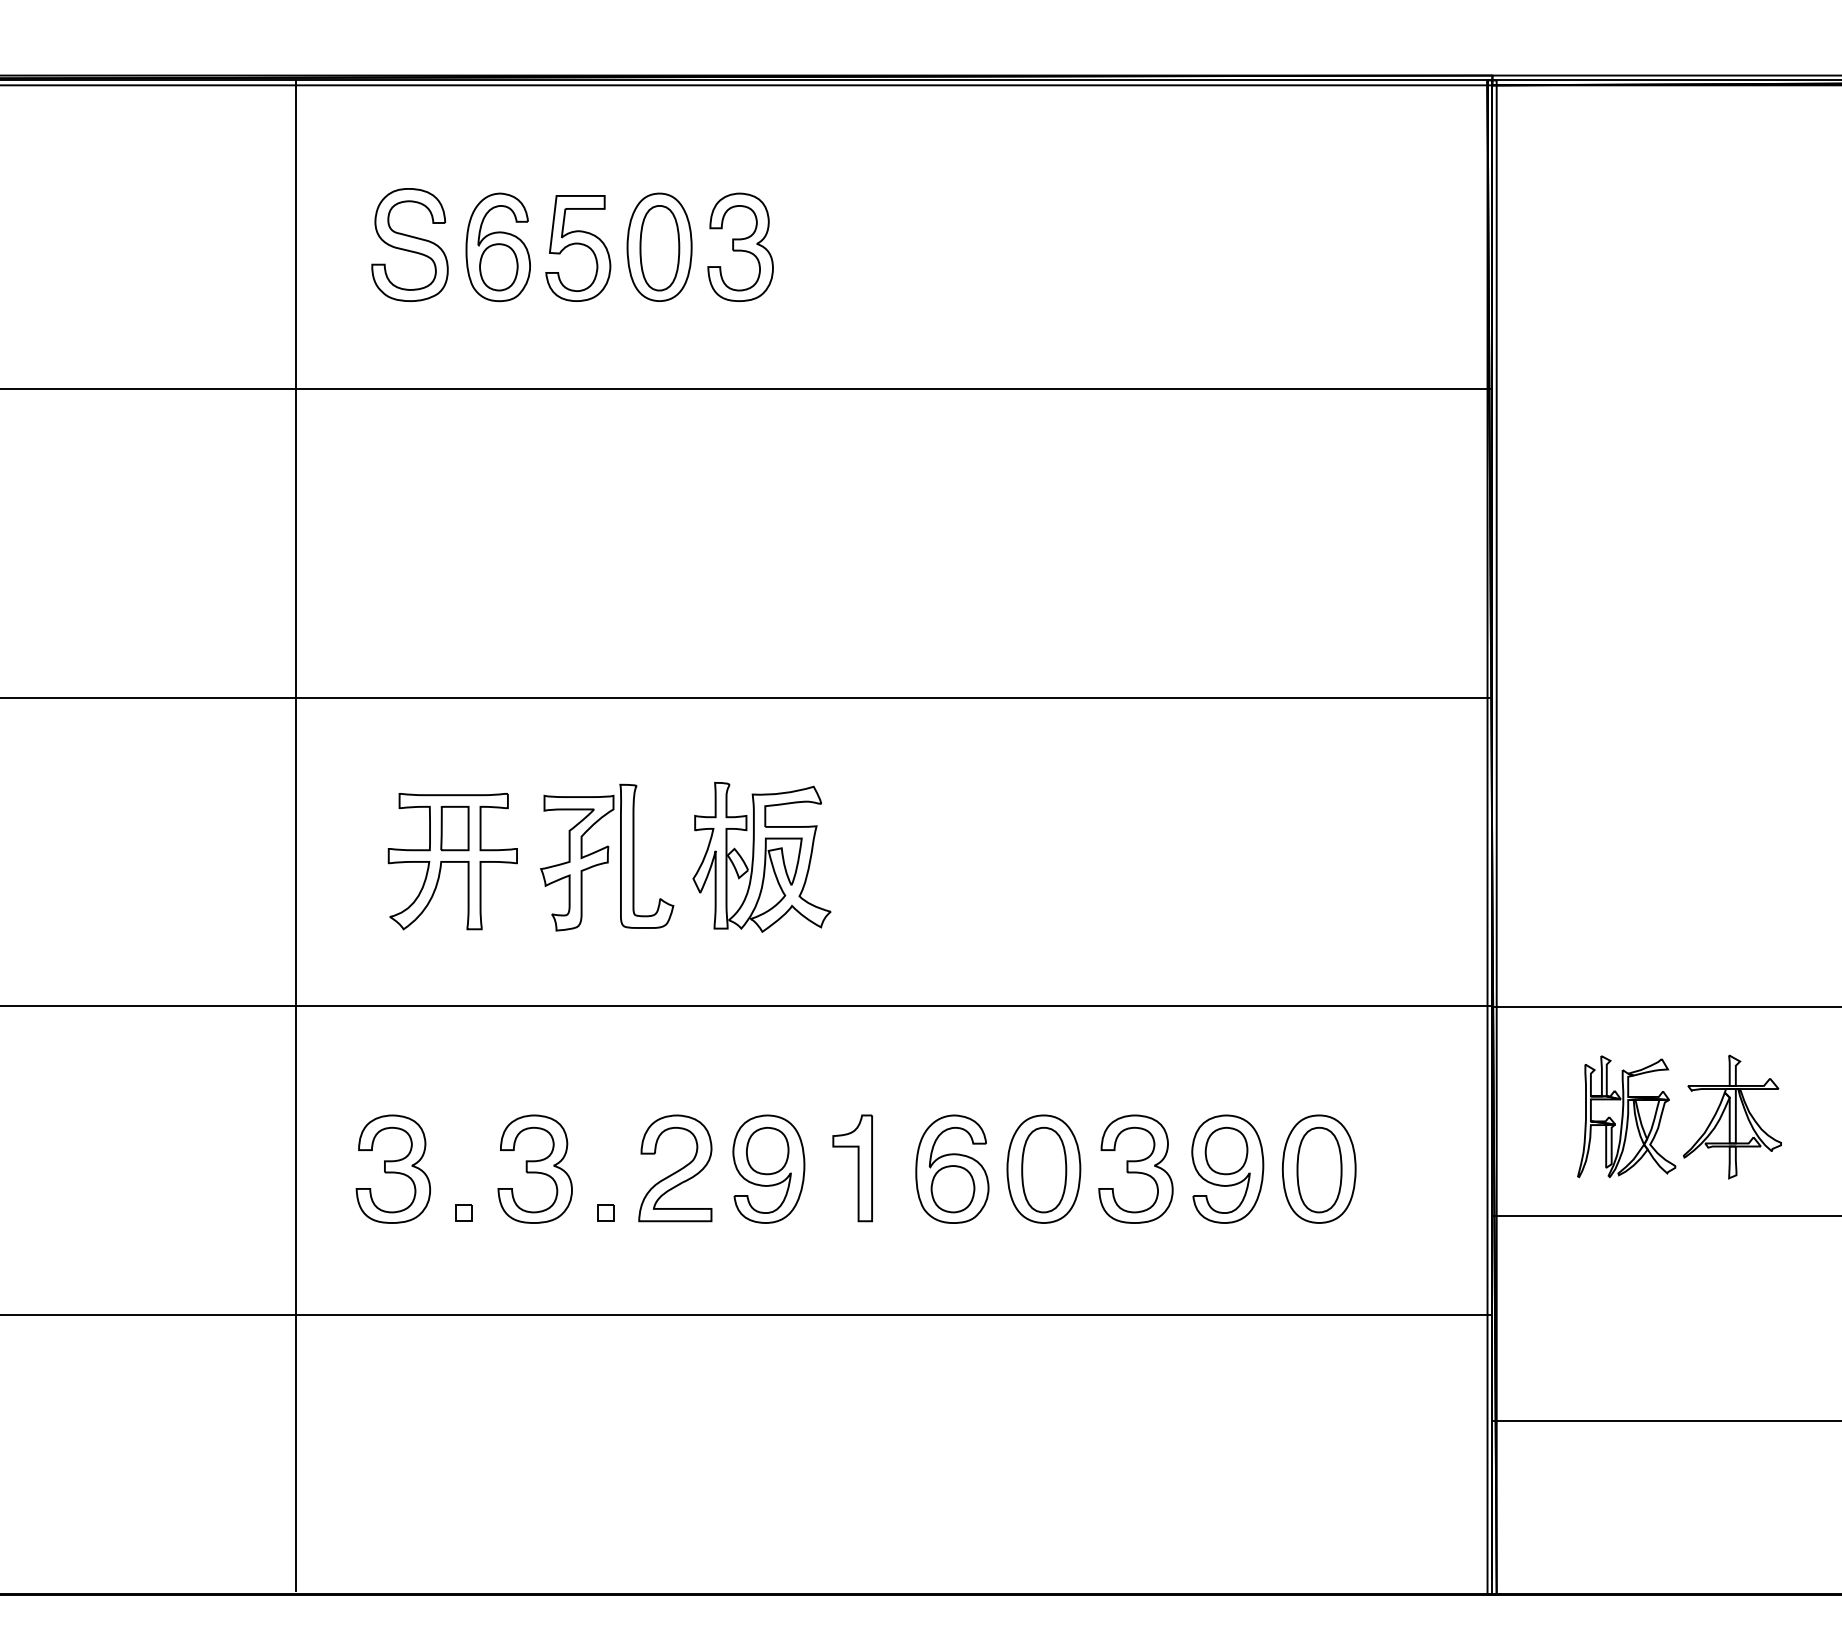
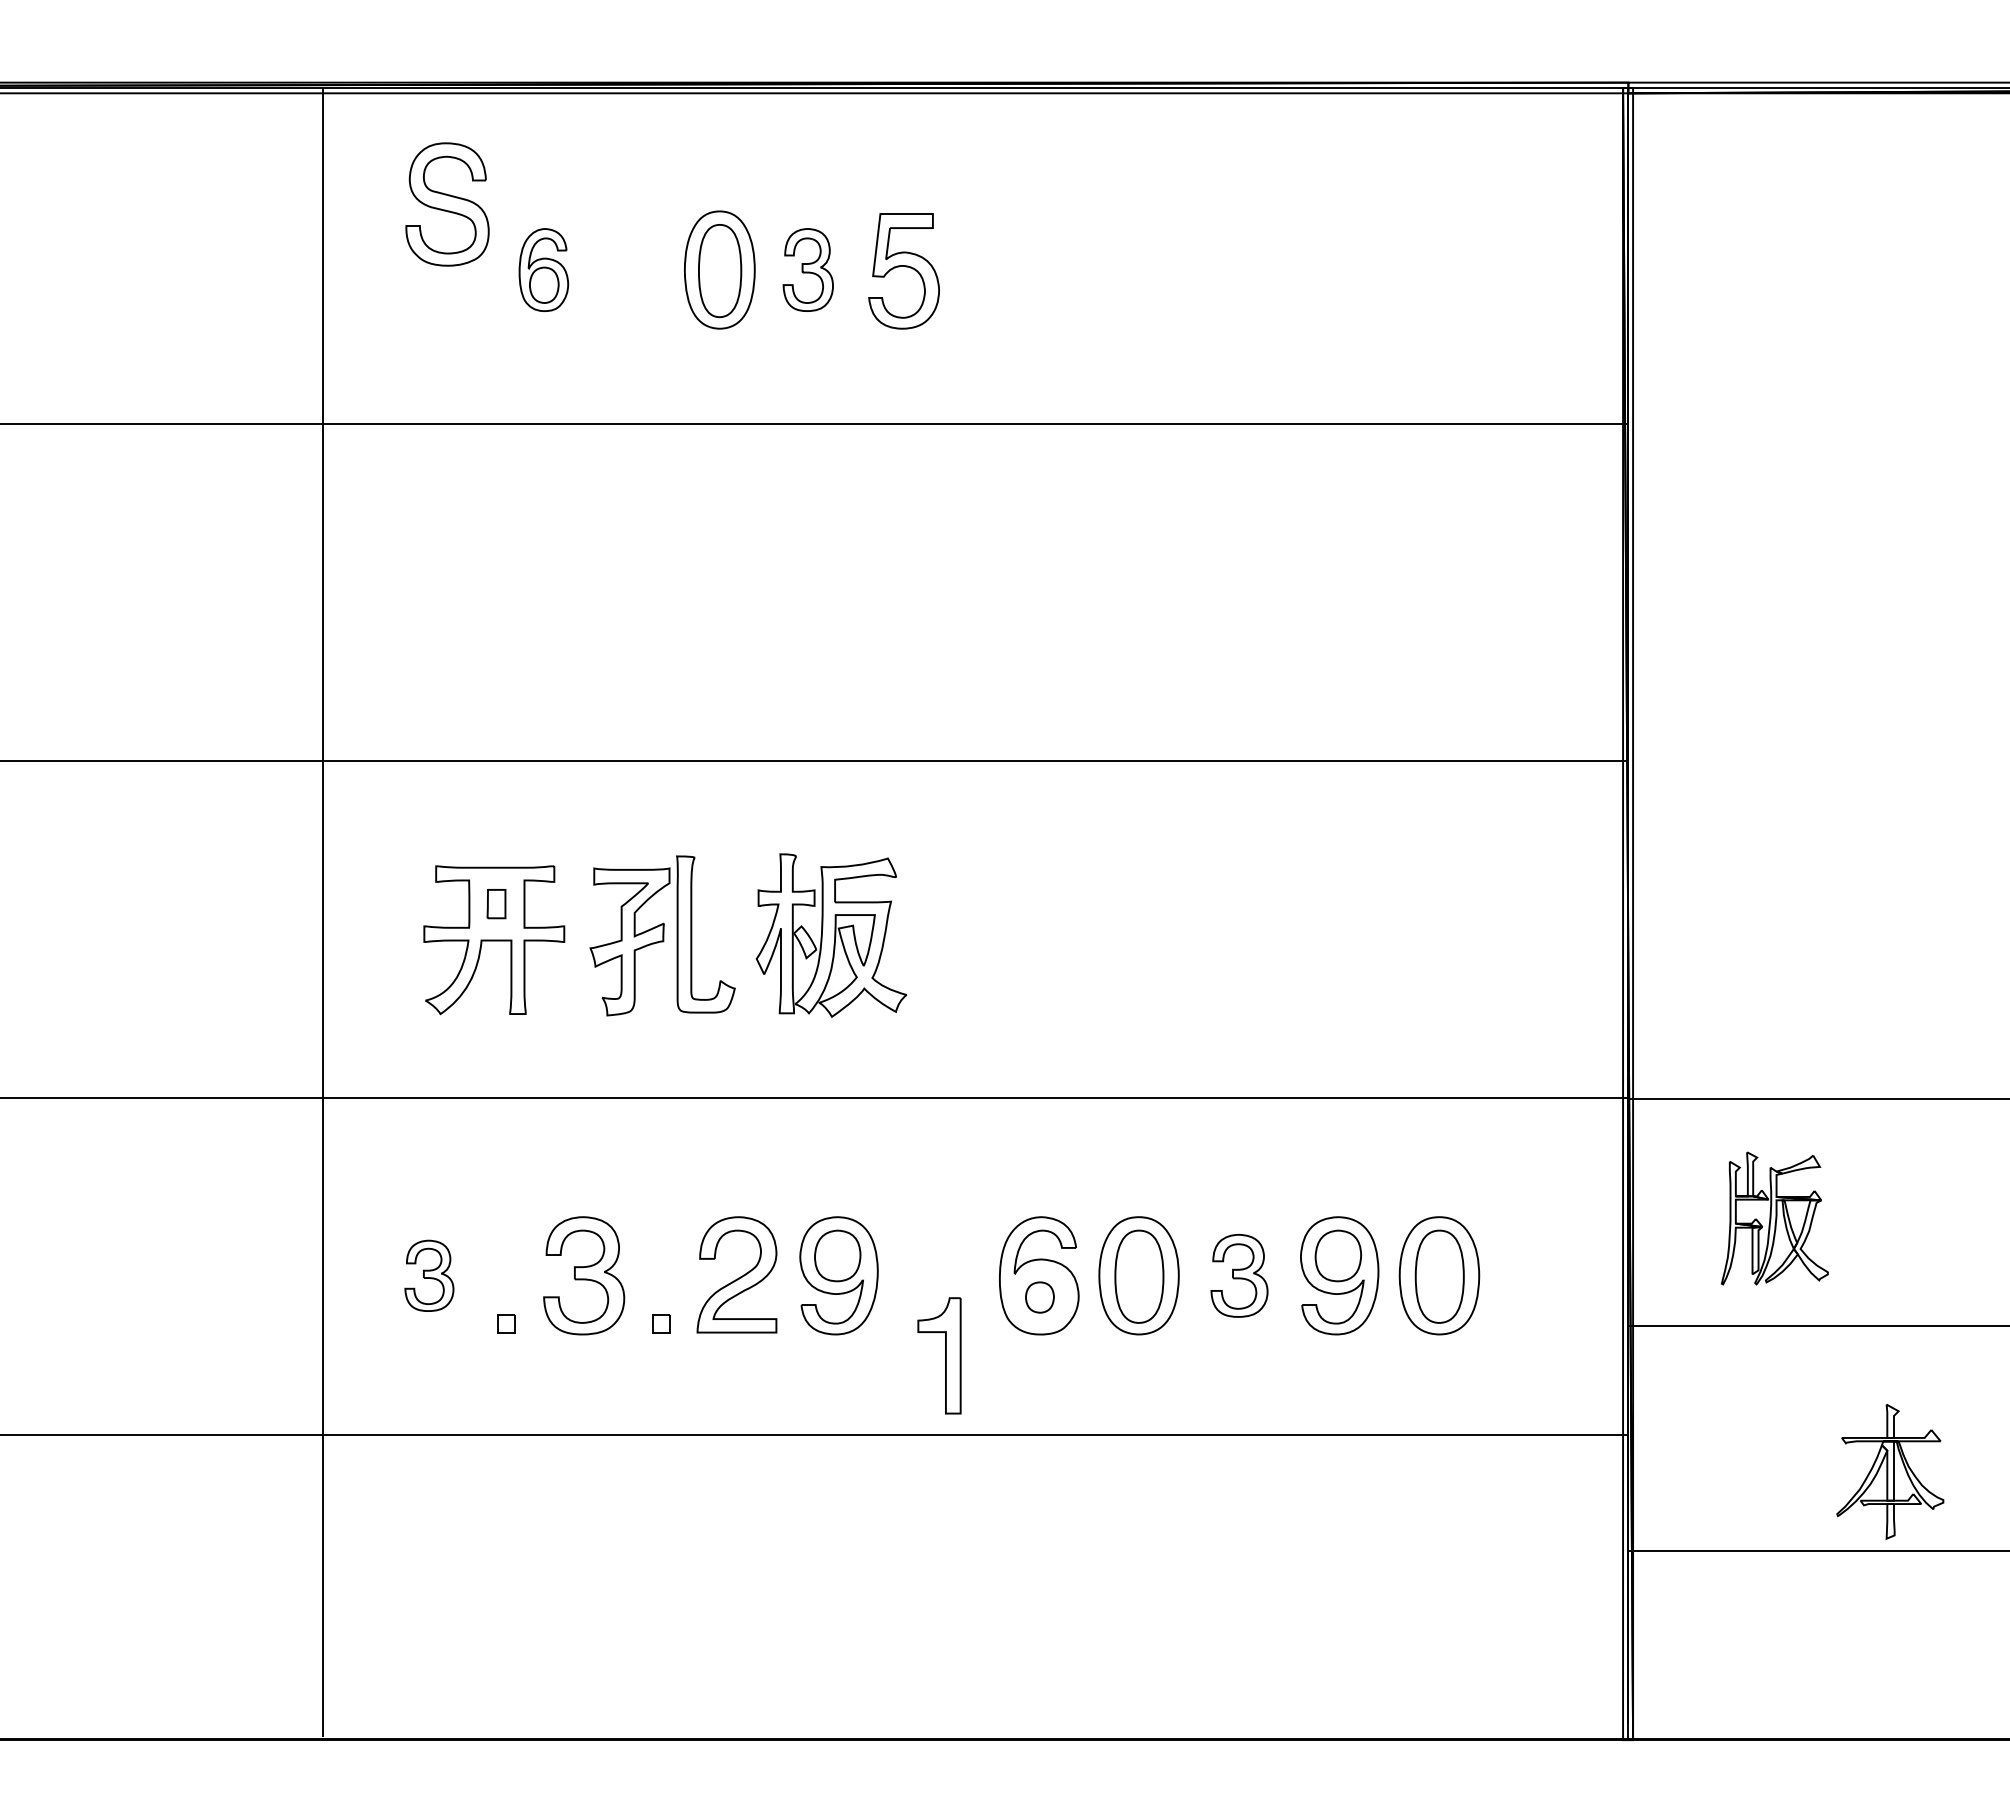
part: (409, 245) -> (447, 204), moved
part: (497, 246) -> (543, 269), size x0.7
part: (740, 246) -> (808, 269), size x0.7
part: (577, 248) -> (903, 271), moved
part: (454, 827) -> (496, 903), size x0.6
part: (1732, 1116) -> (1890, 1471), moved
part: (393, 1168) -> (429, 1275), size x0.6
part: (852, 1168) -> (939, 1355), moved
part: (1135, 1168) -> (1239, 1275), size x0.7
part: (952, 1189) -> (1039, 1297), size x0.6

